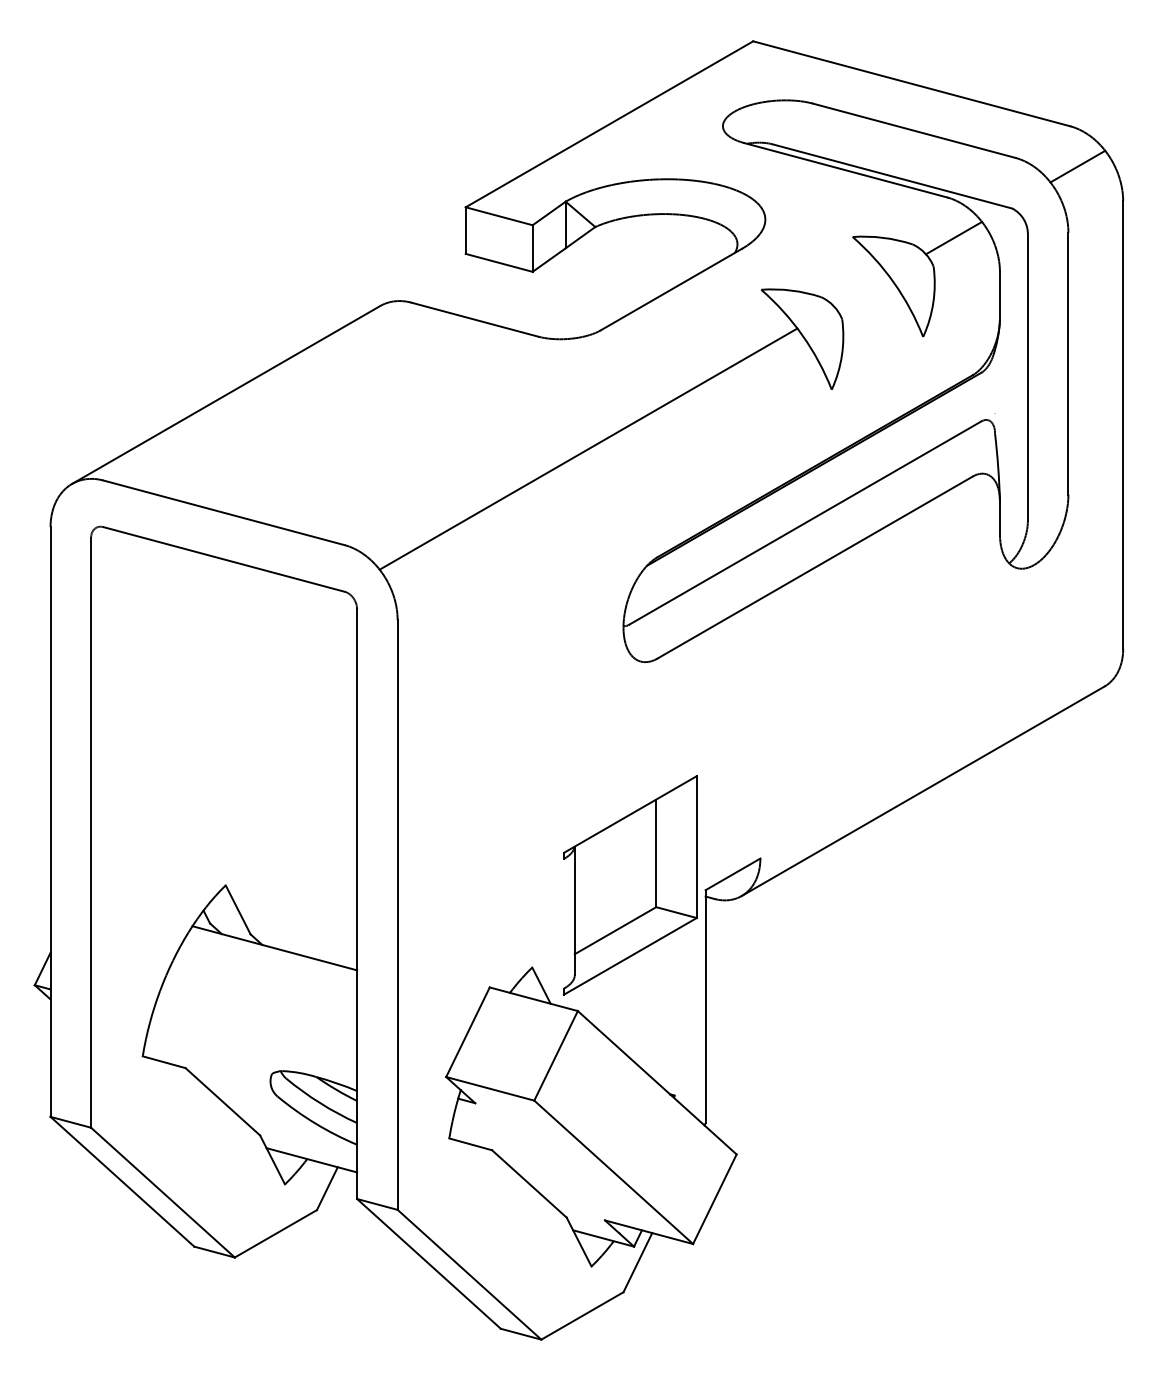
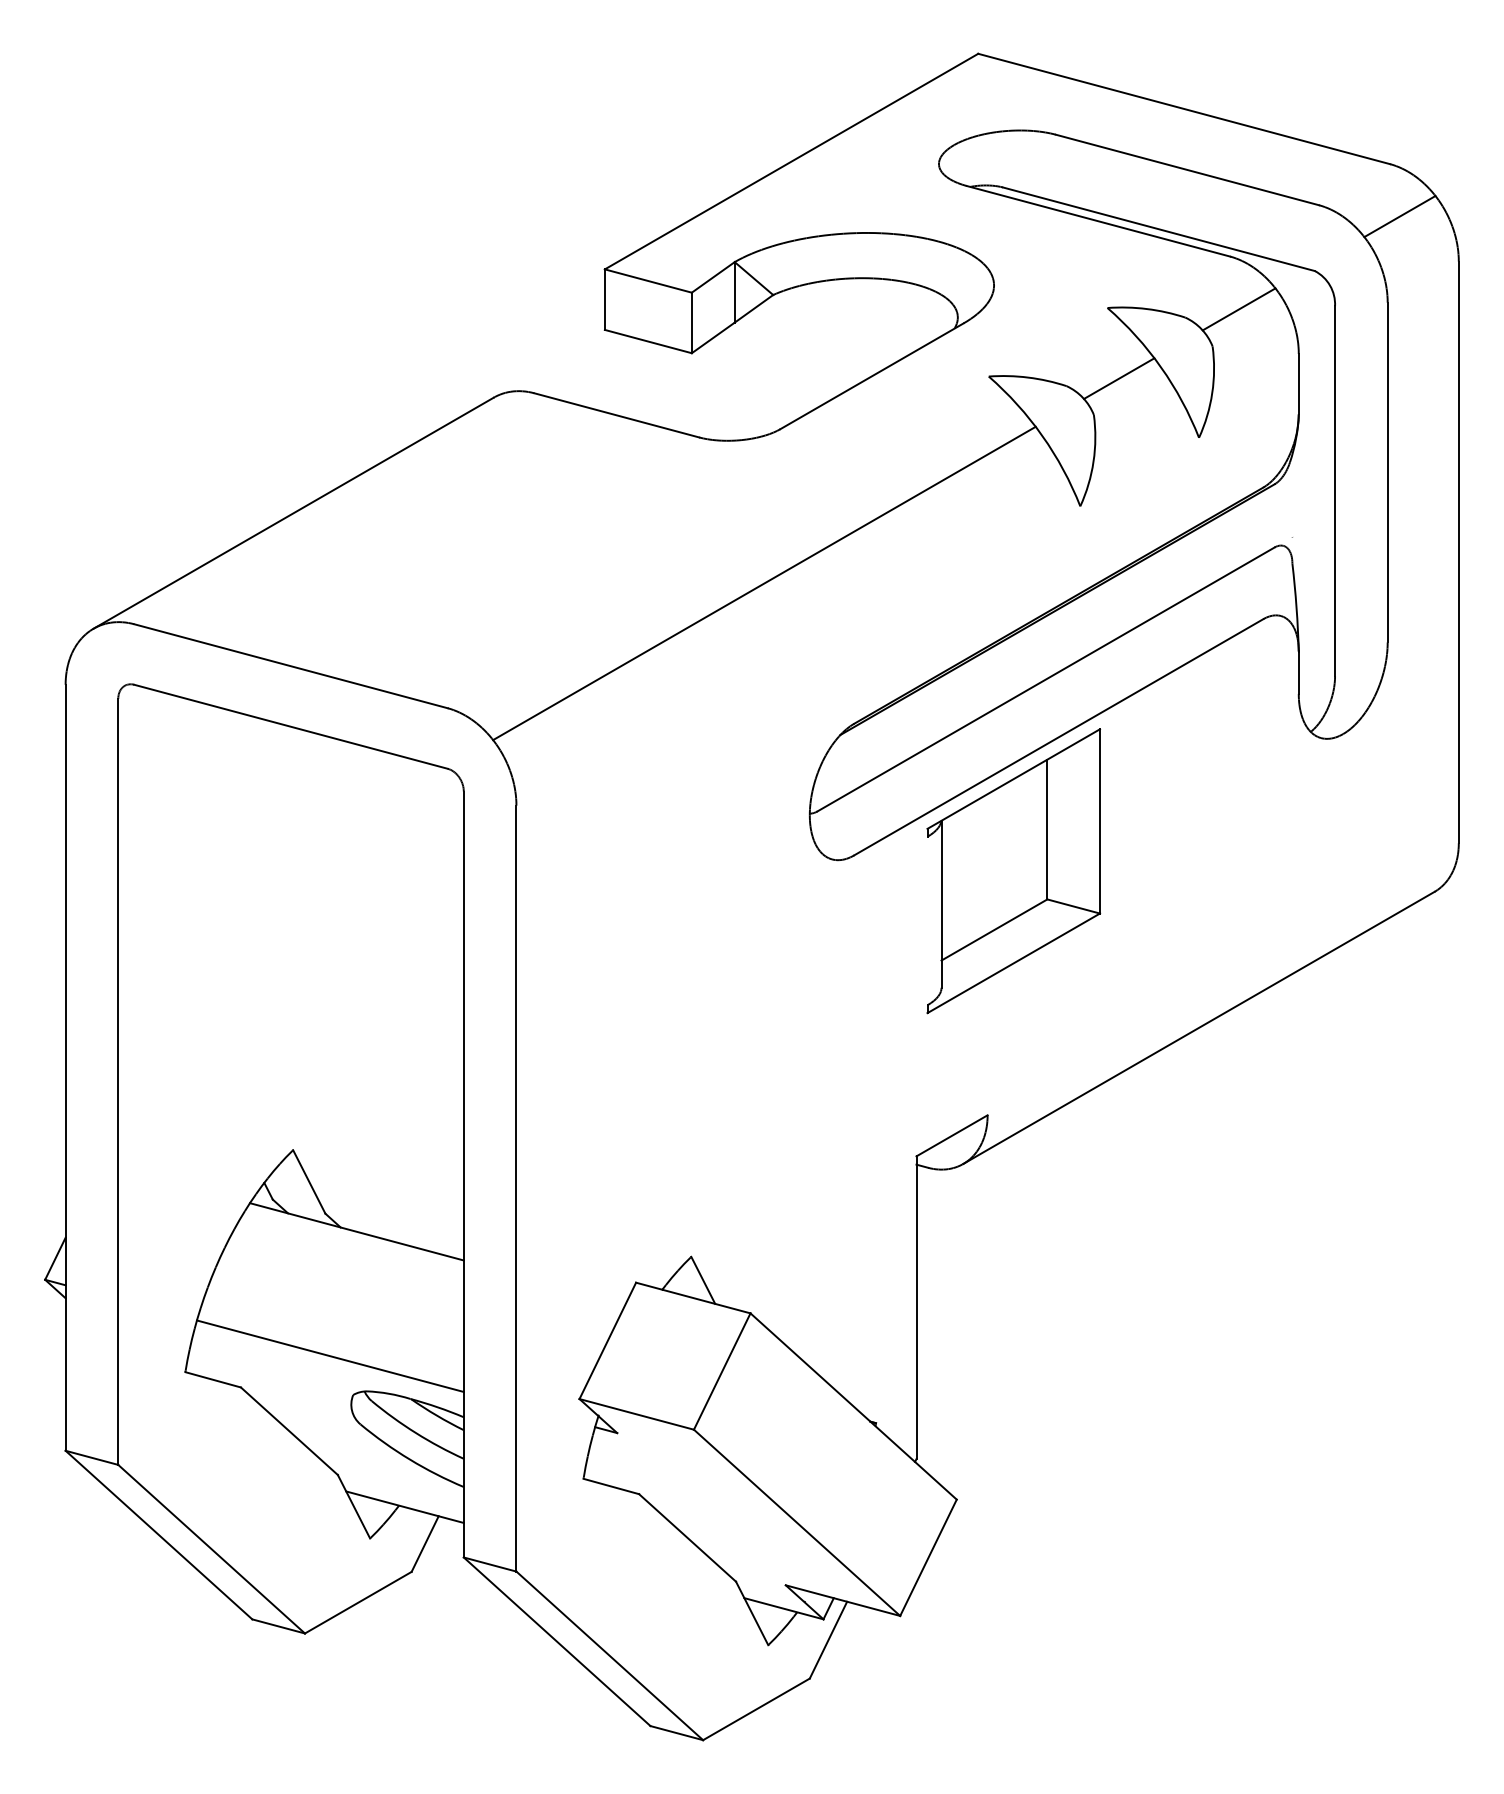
line: (861, 291) -> (1119, 378), added
part: (630, 885) -> (1013, 871), moved
line: (253, 1043) -> (329, 1355), added

